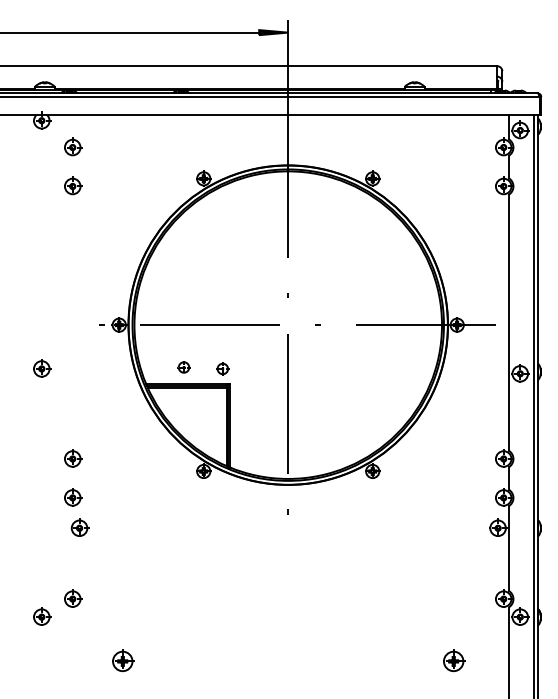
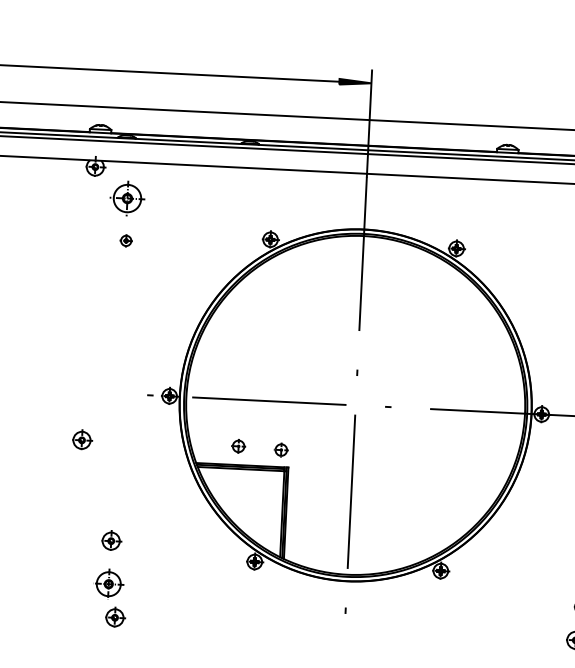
part: (73, 146) -> (128, 197), size x1.6
part: (73, 185) -> (126, 240), size x0.6
part: (73, 497) -> (109, 583), size x1.4

